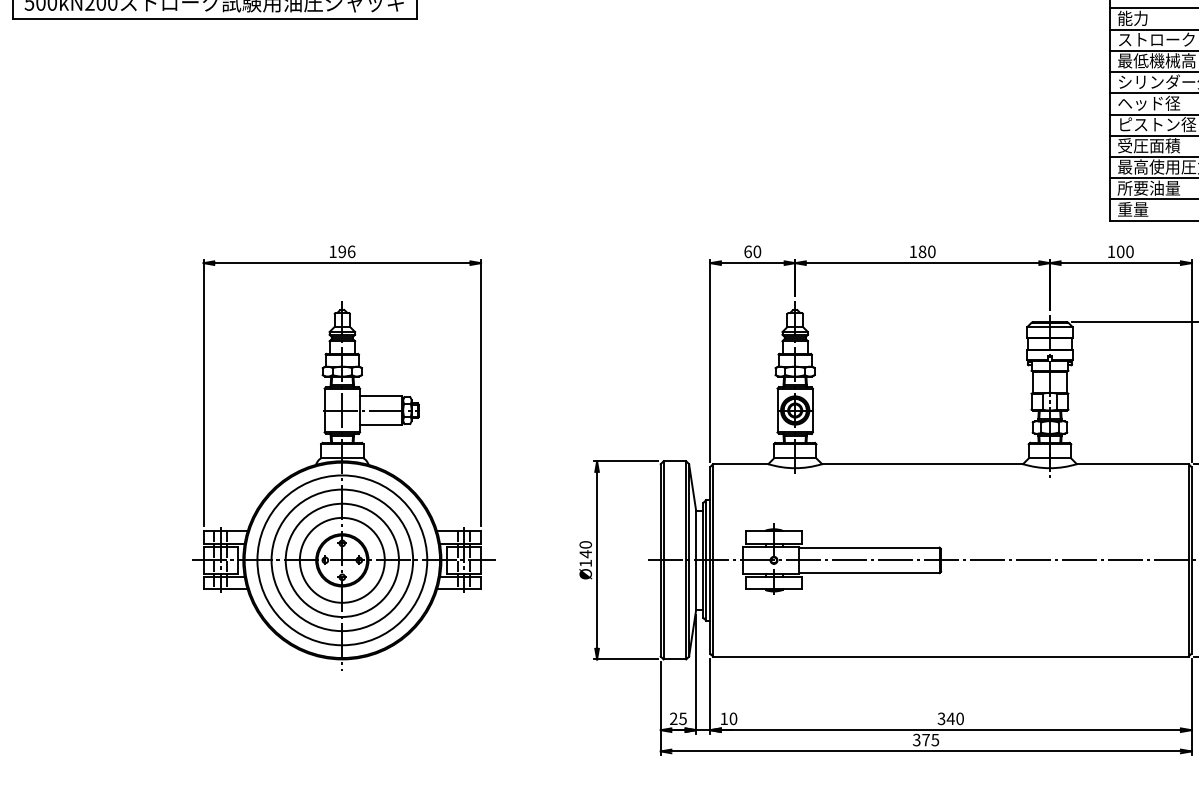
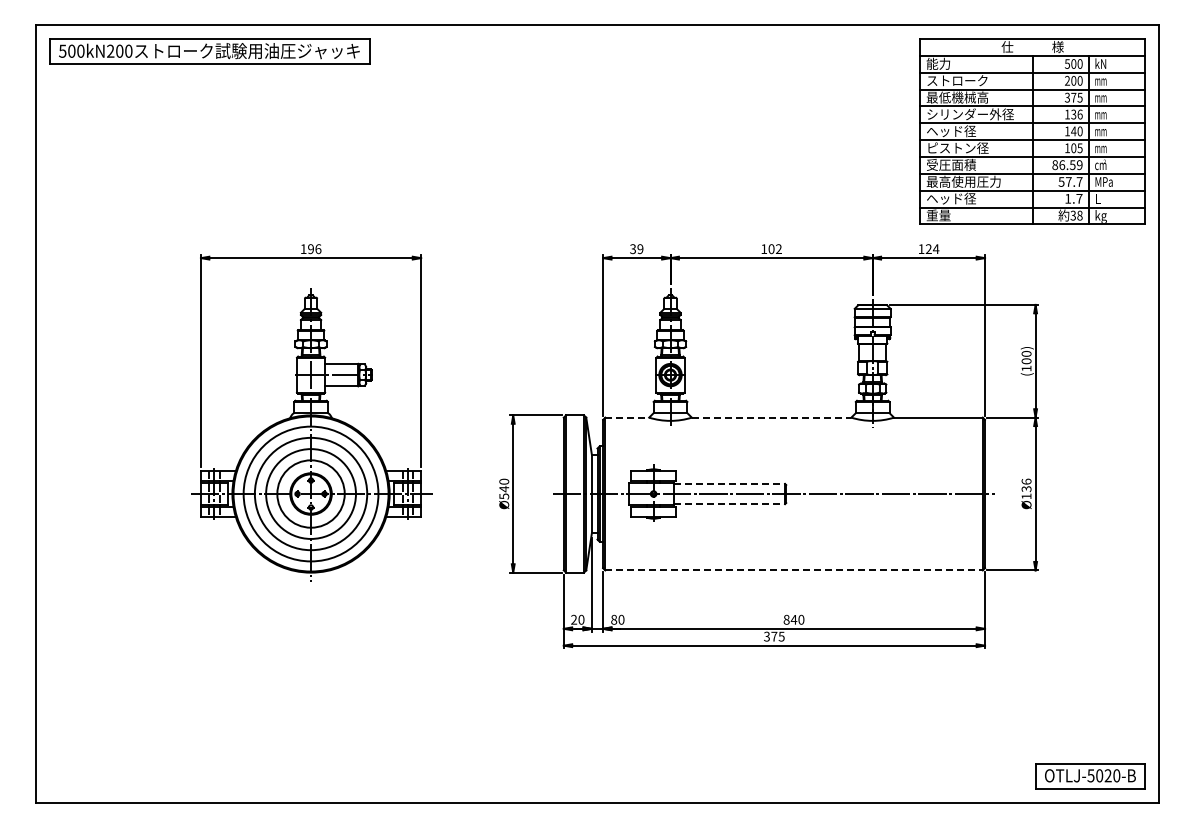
text: (1147, 188) -> (950, 198), 所要油量 -> ヘッド径
text: (752, 252) -> (636, 249), 60 -> 39
text: (926, 252) -> (774, 249), 180 -> 102
text: (1125, 252) -> (932, 249), 100 -> 124
line: (741, 463) -> (627, 417), solid -> dashed
line: (922, 463) -> (771, 417), solid -> dashed
line: (870, 547) -> (730, 483), solid -> dashed
text: (586, 563) -> (504, 496), Ø140 -> Ø540
line: (870, 573) -> (730, 504), solid -> dashed
line: (951, 656) -> (794, 570), solid -> dashed
text: (683, 718) -> (581, 619), 25 -> 20
text: (724, 718) -> (614, 619), 10 -> 80
text: (941, 718) -> (786, 619), 340 -> 840

